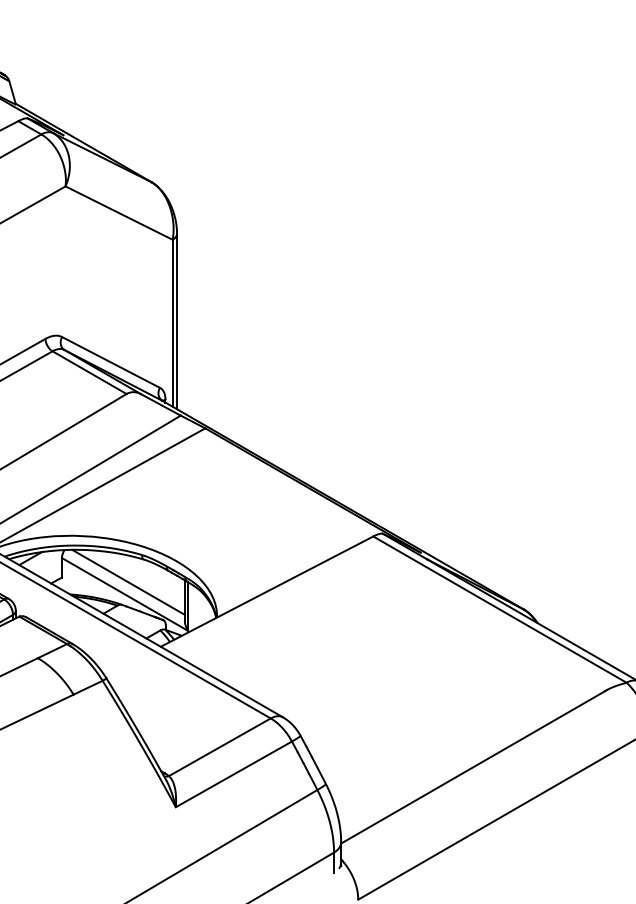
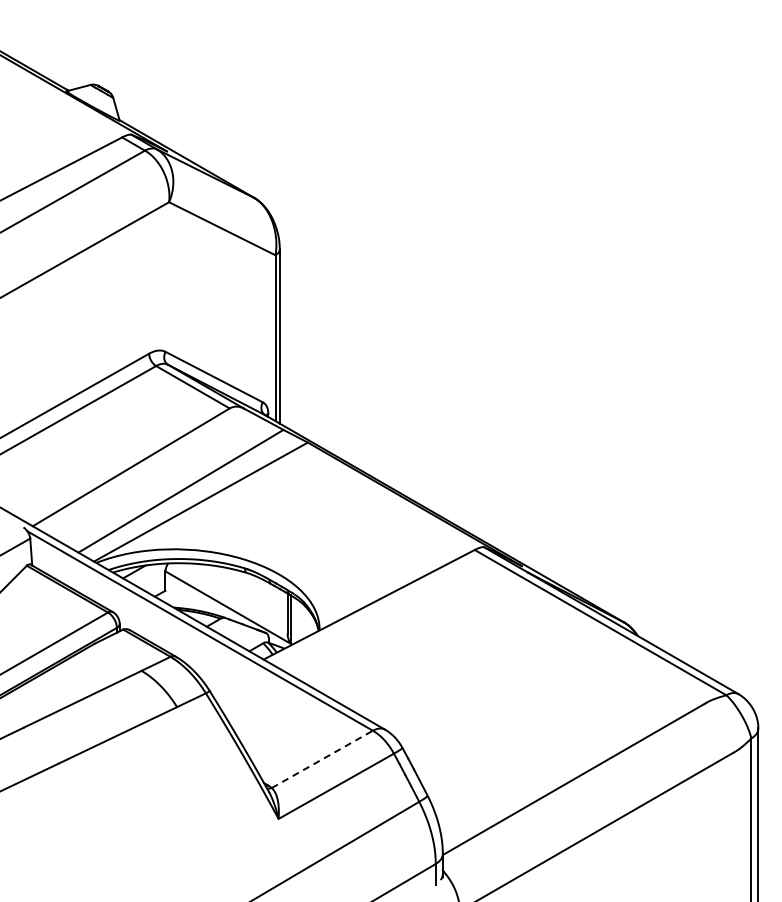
line: (128, 582) -> (231, 595), removed
line: (220, 747) -> (322, 759), solid -> dashed

